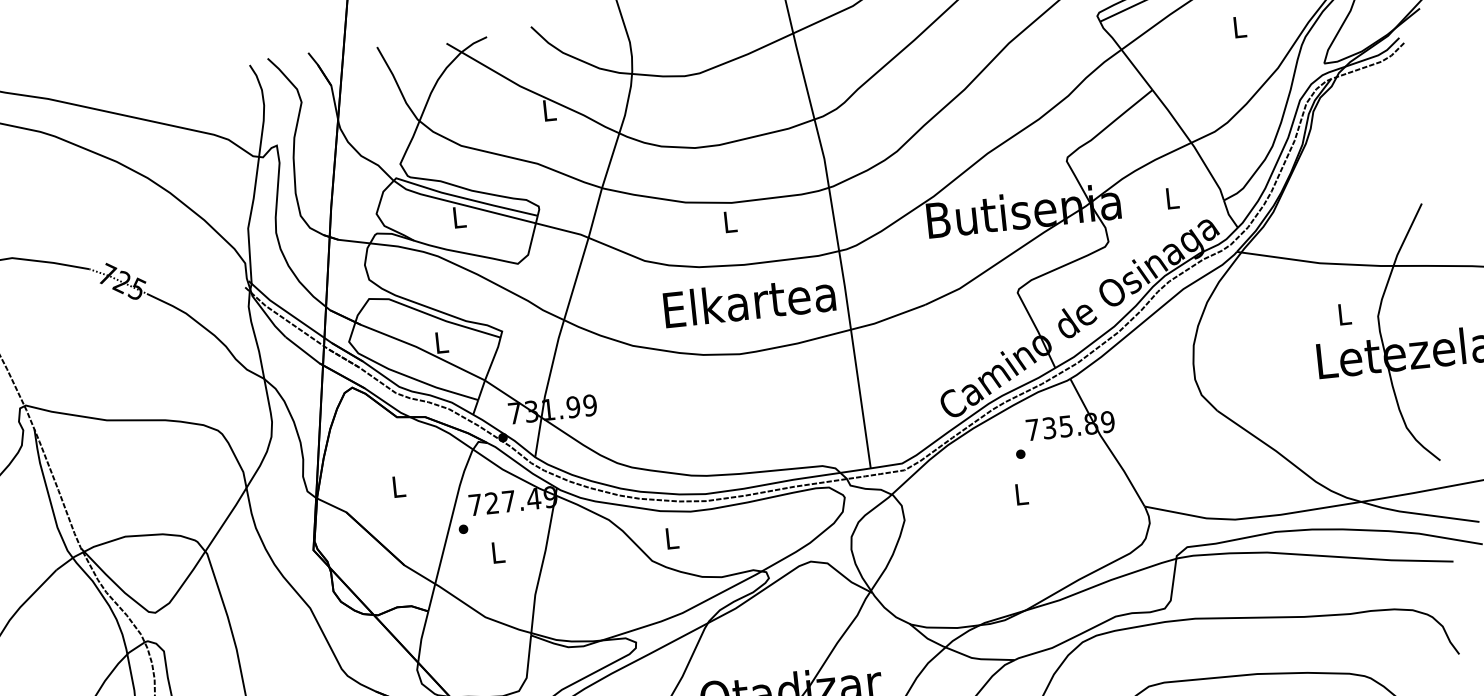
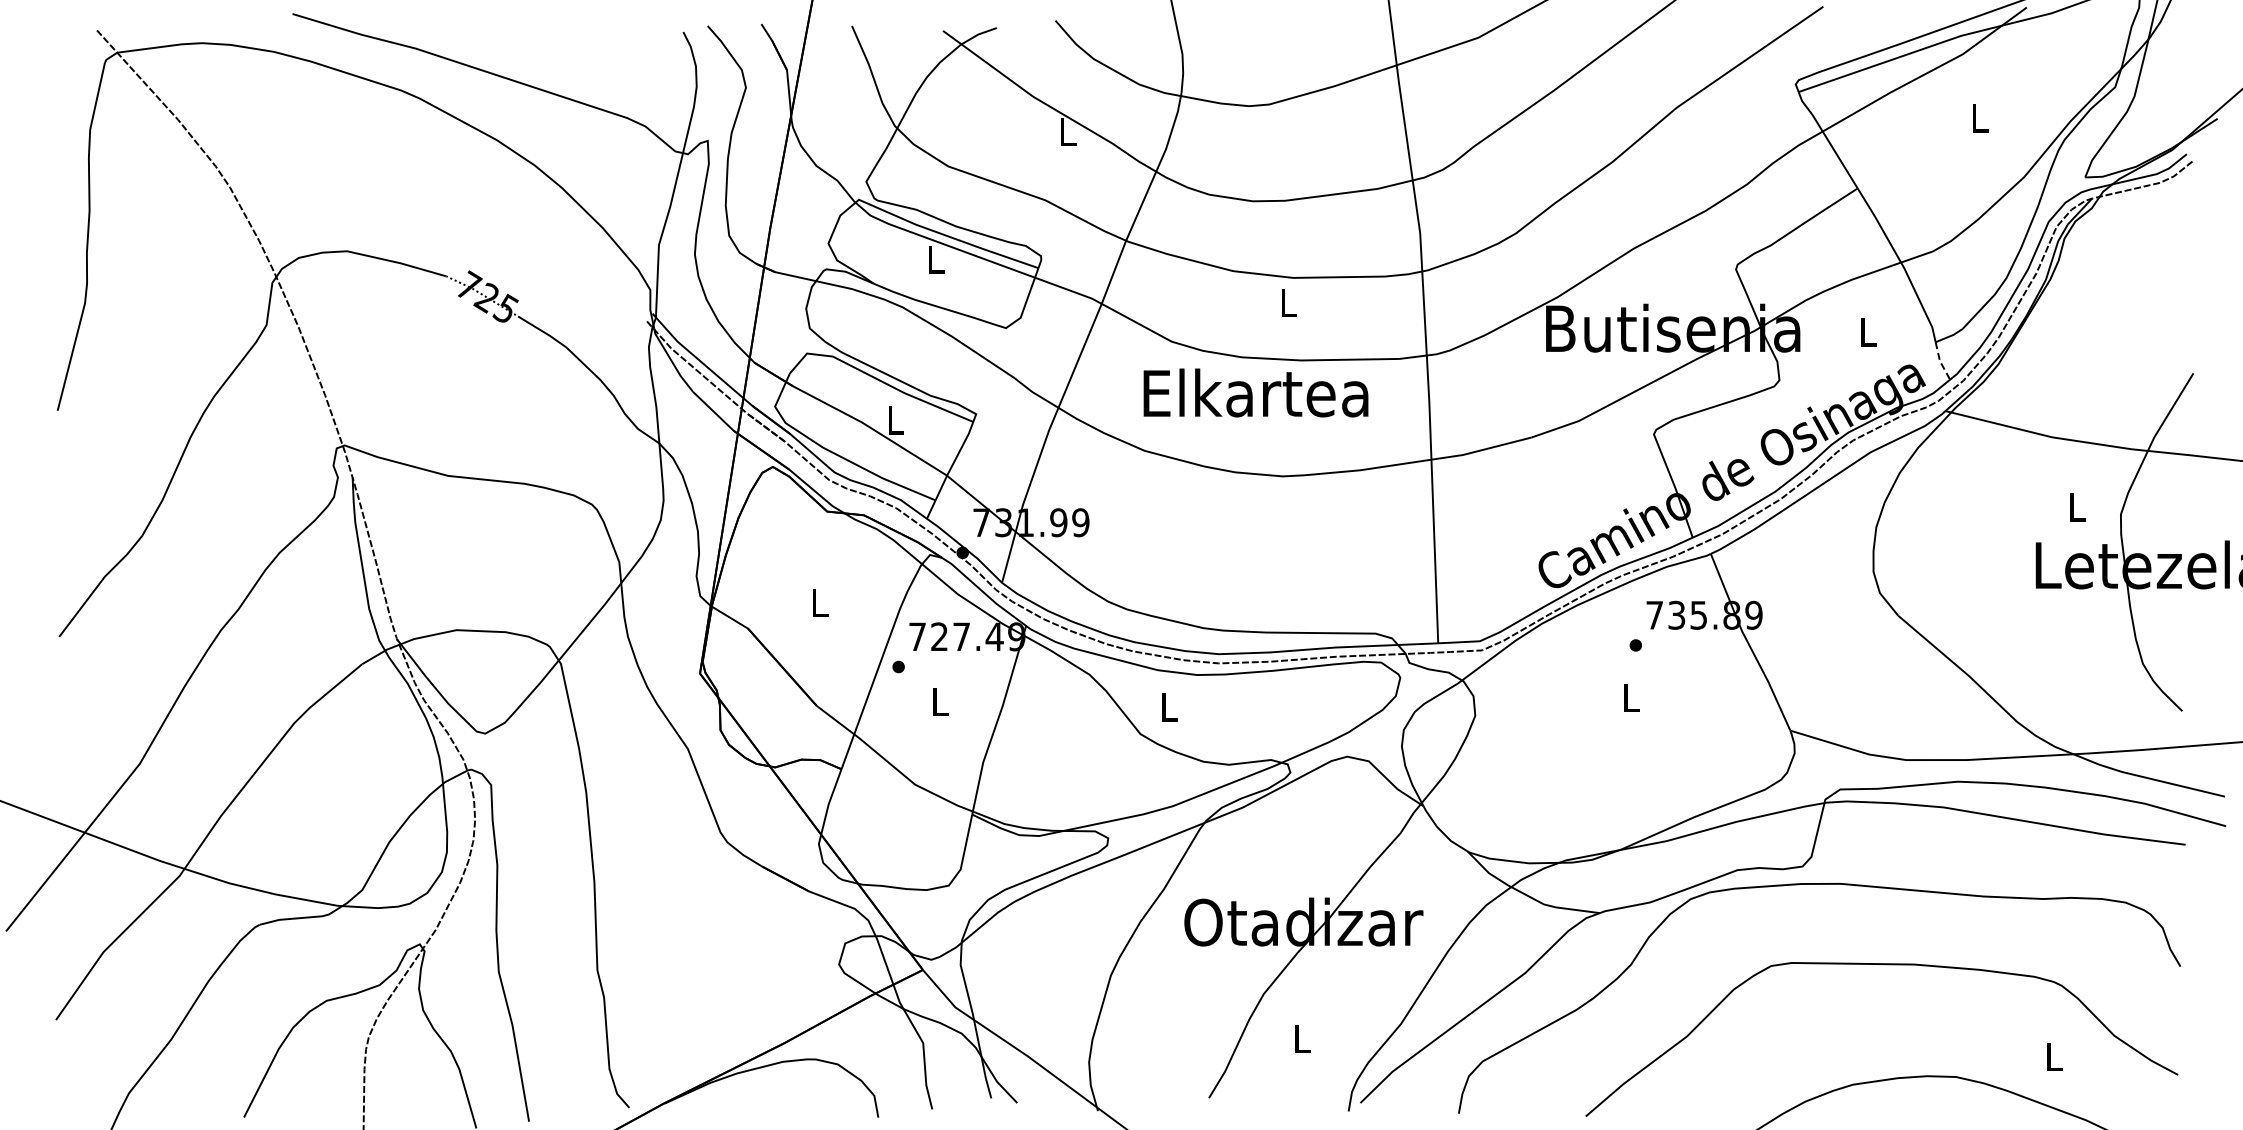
line: (1228, 214) -> (1939, 361), solid -> dashed
text: (749, 301) -> (1255, 392), moved

